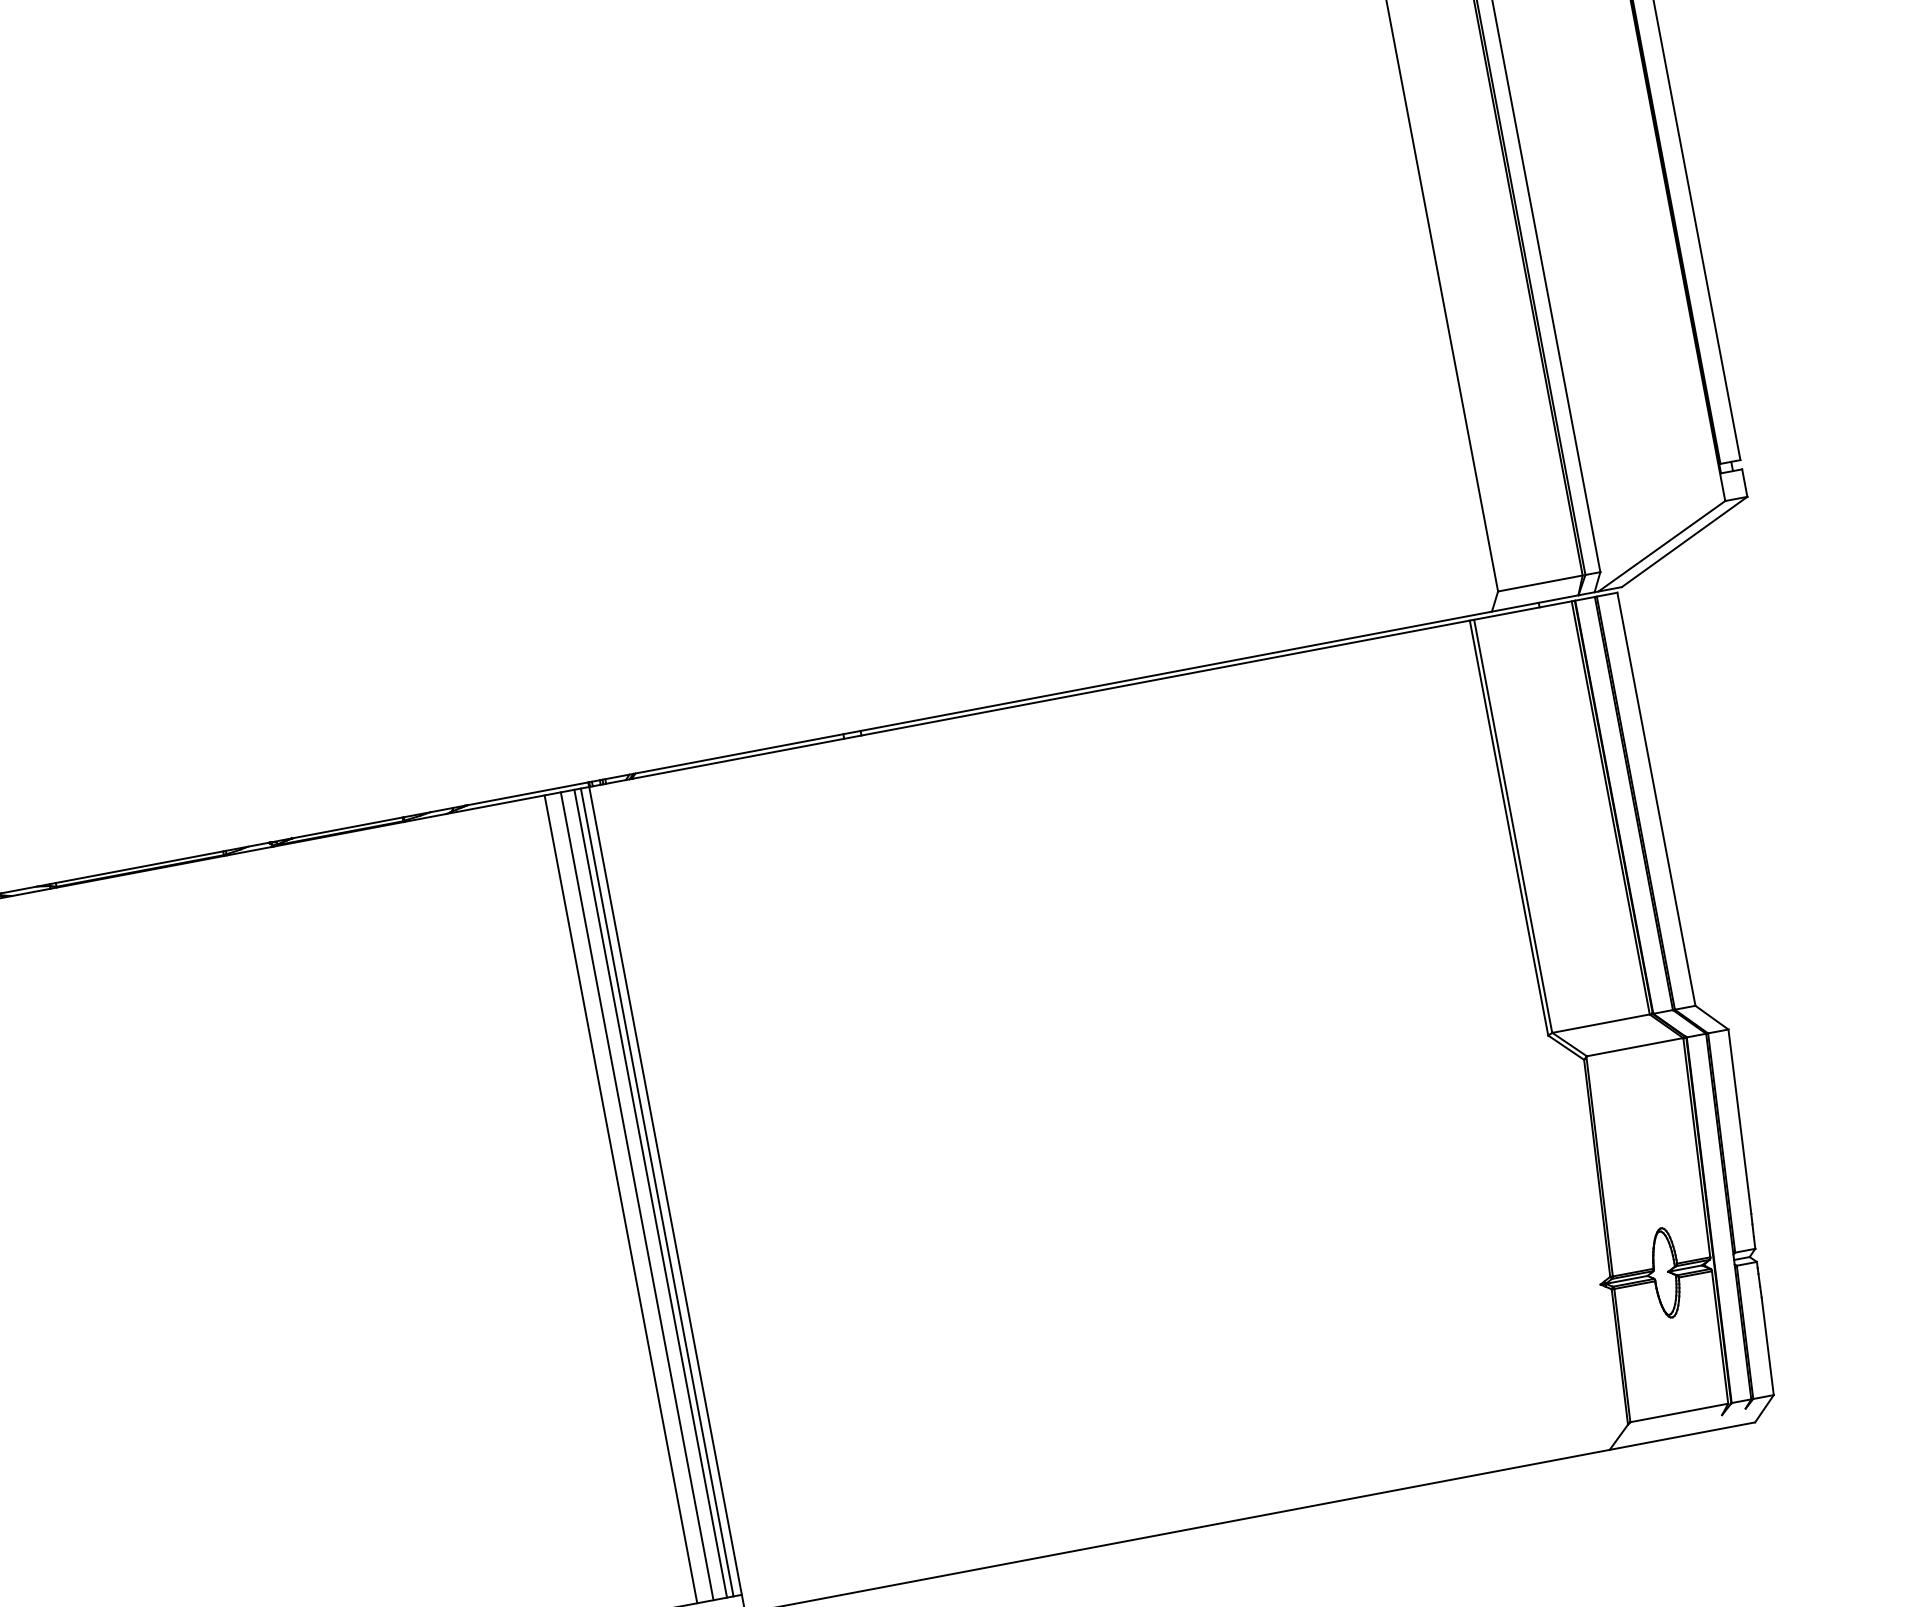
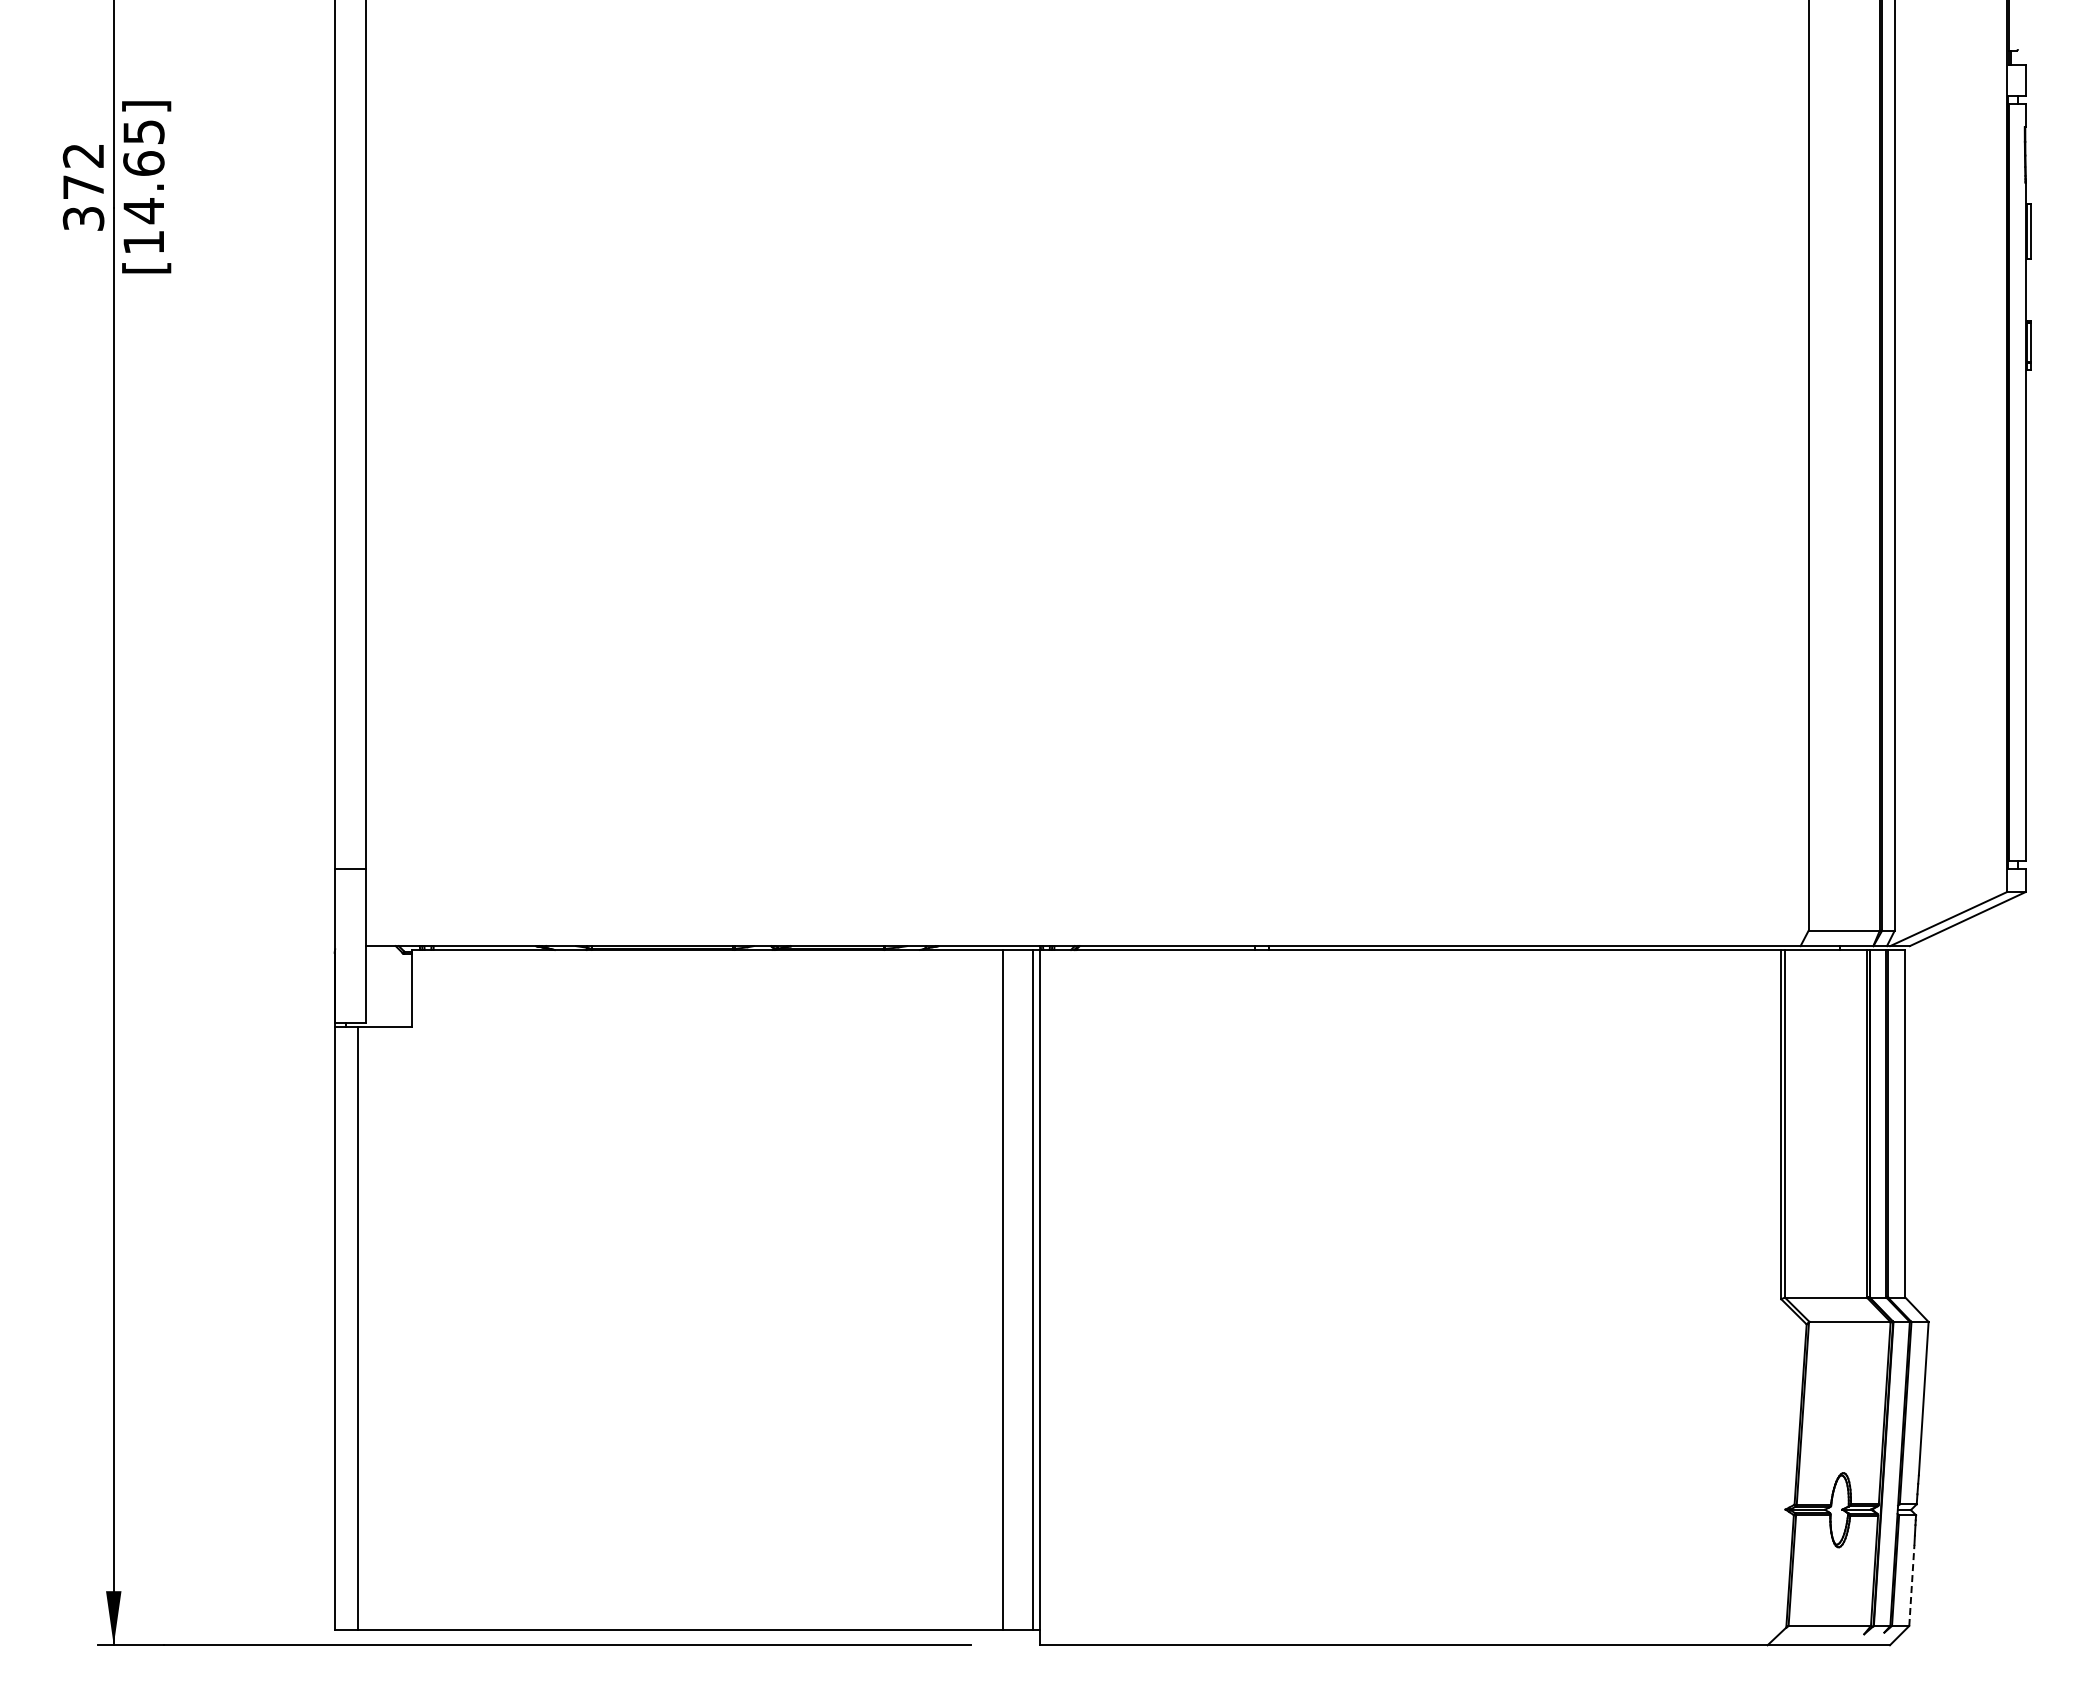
line: (650, 1193) -> (1027, 1289), removed
line: (637, 1195) -> (1016, 1289), removed
line: (1767, 1346) -> (1911, 1585), solid -> dashed

